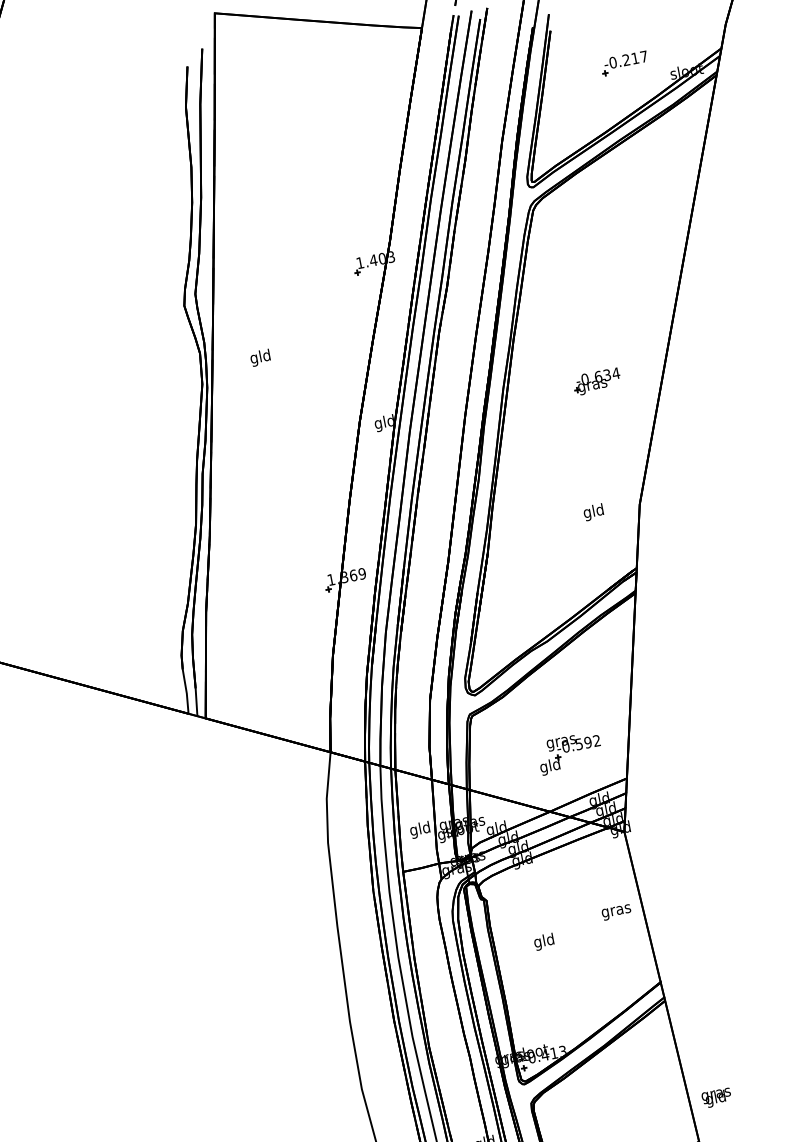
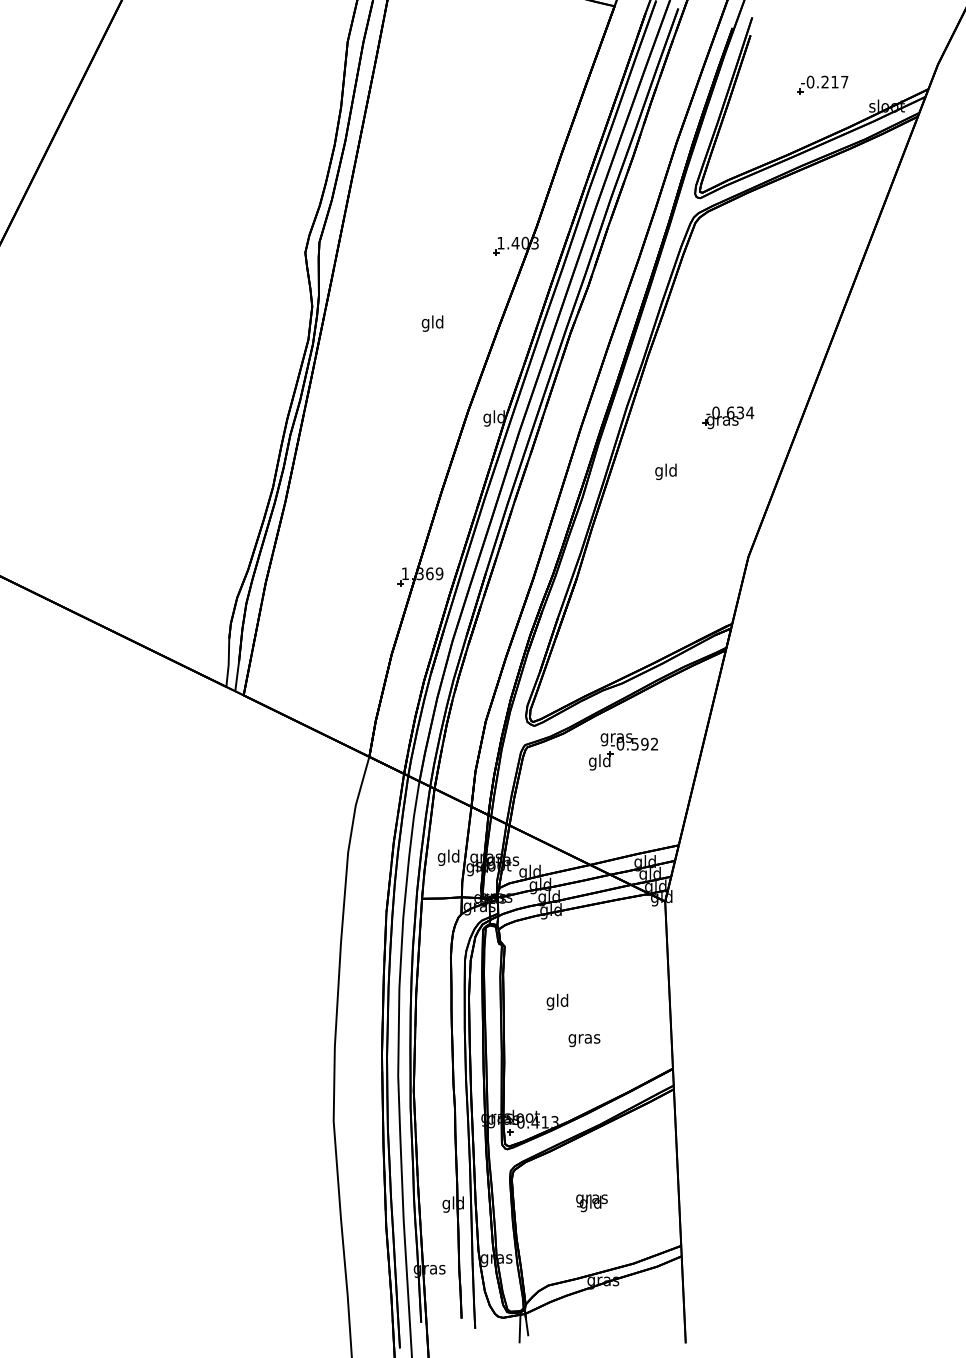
text: (260, 357) -> (432, 323), moved
text: (593, 512) -> (665, 471), moved
part: (569, 752) -> (623, 751), moved
text: (616, 912) -> (584, 1040), moved
text: (716, 1098) -> (591, 1203), moved

